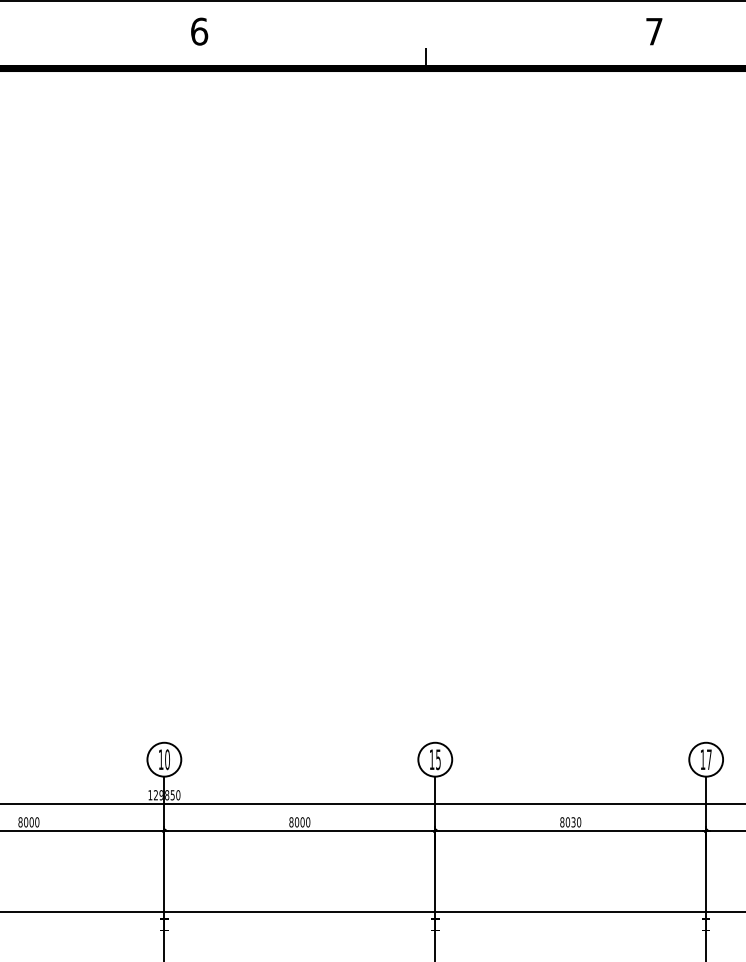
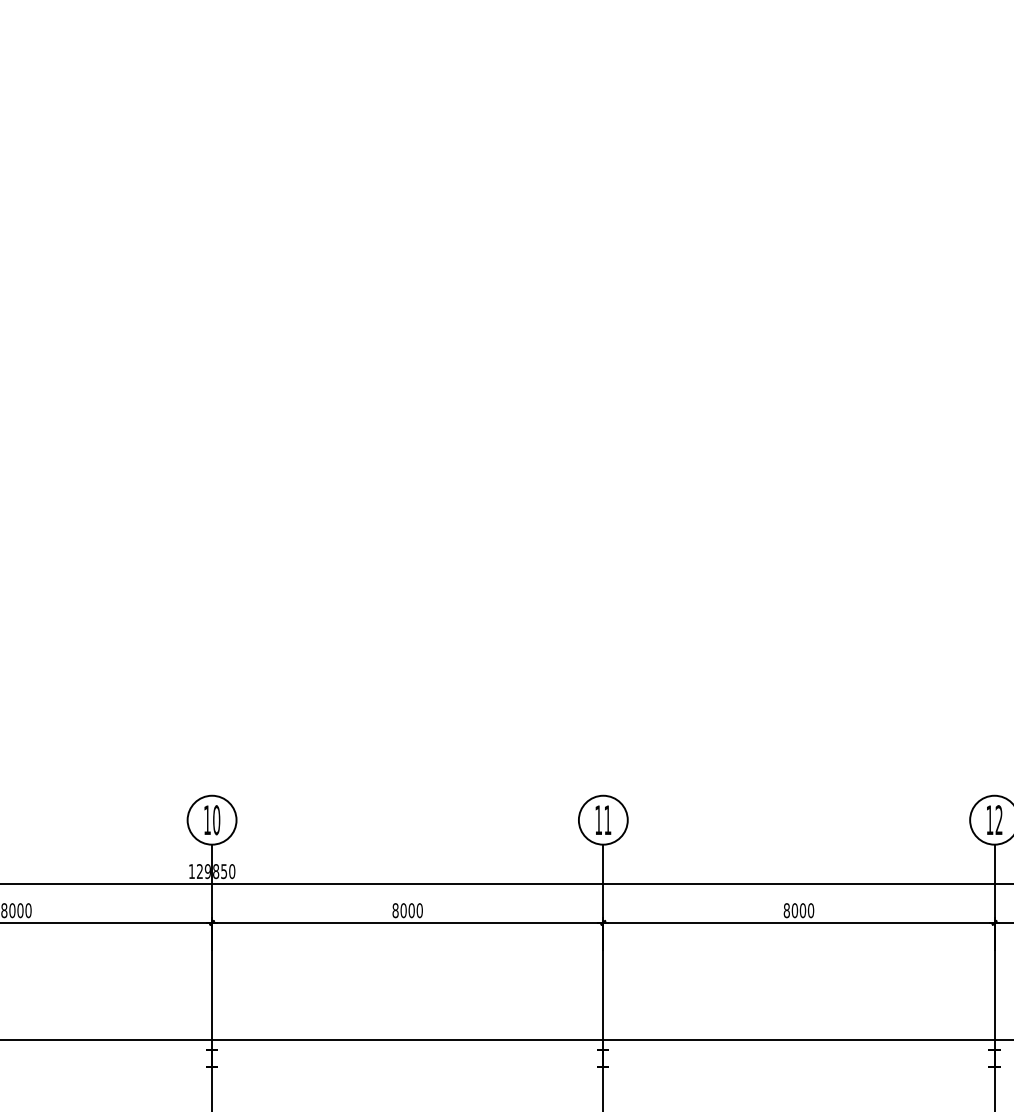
text: (438, 759) -> (607, 819), 15 -> 11
text: (709, 759) -> (999, 819), 17 -> 12
text: (573, 822) -> (802, 910), 8030 -> 8000

